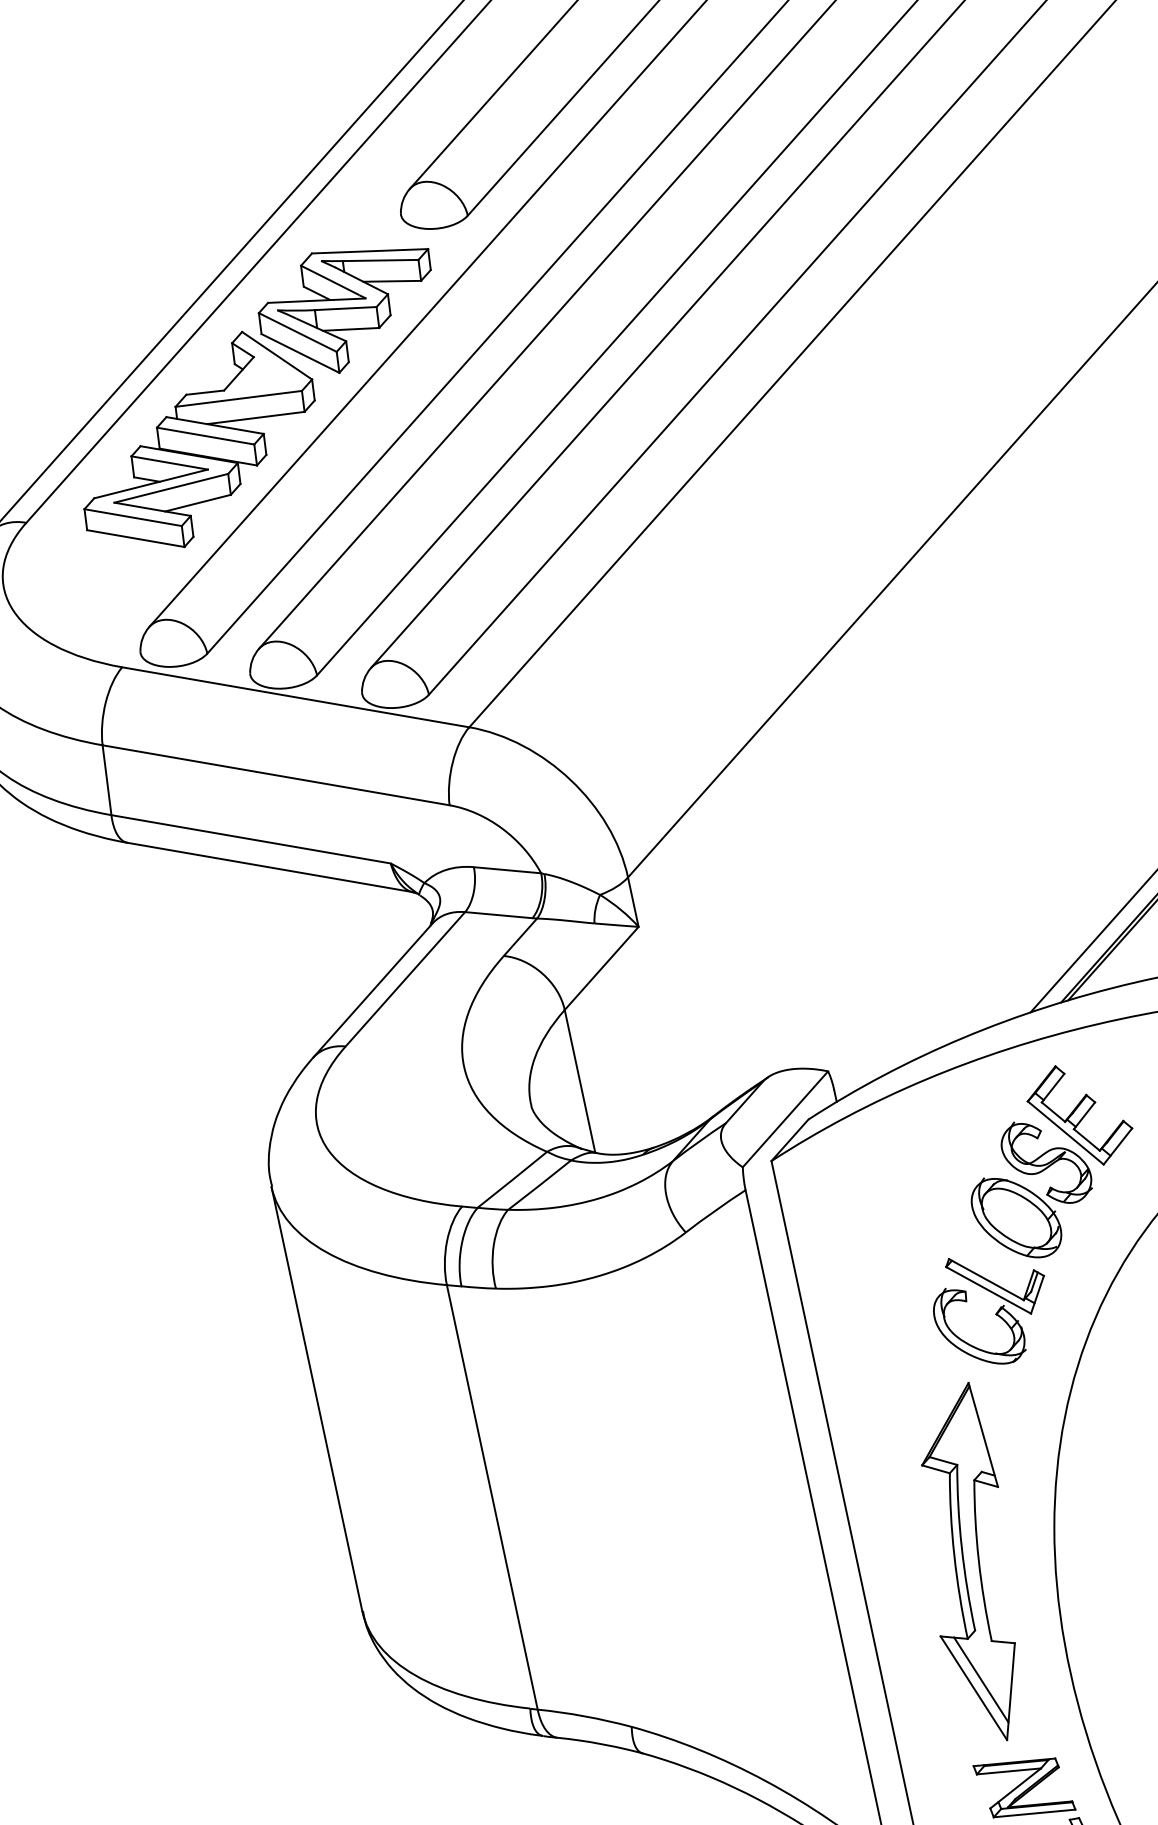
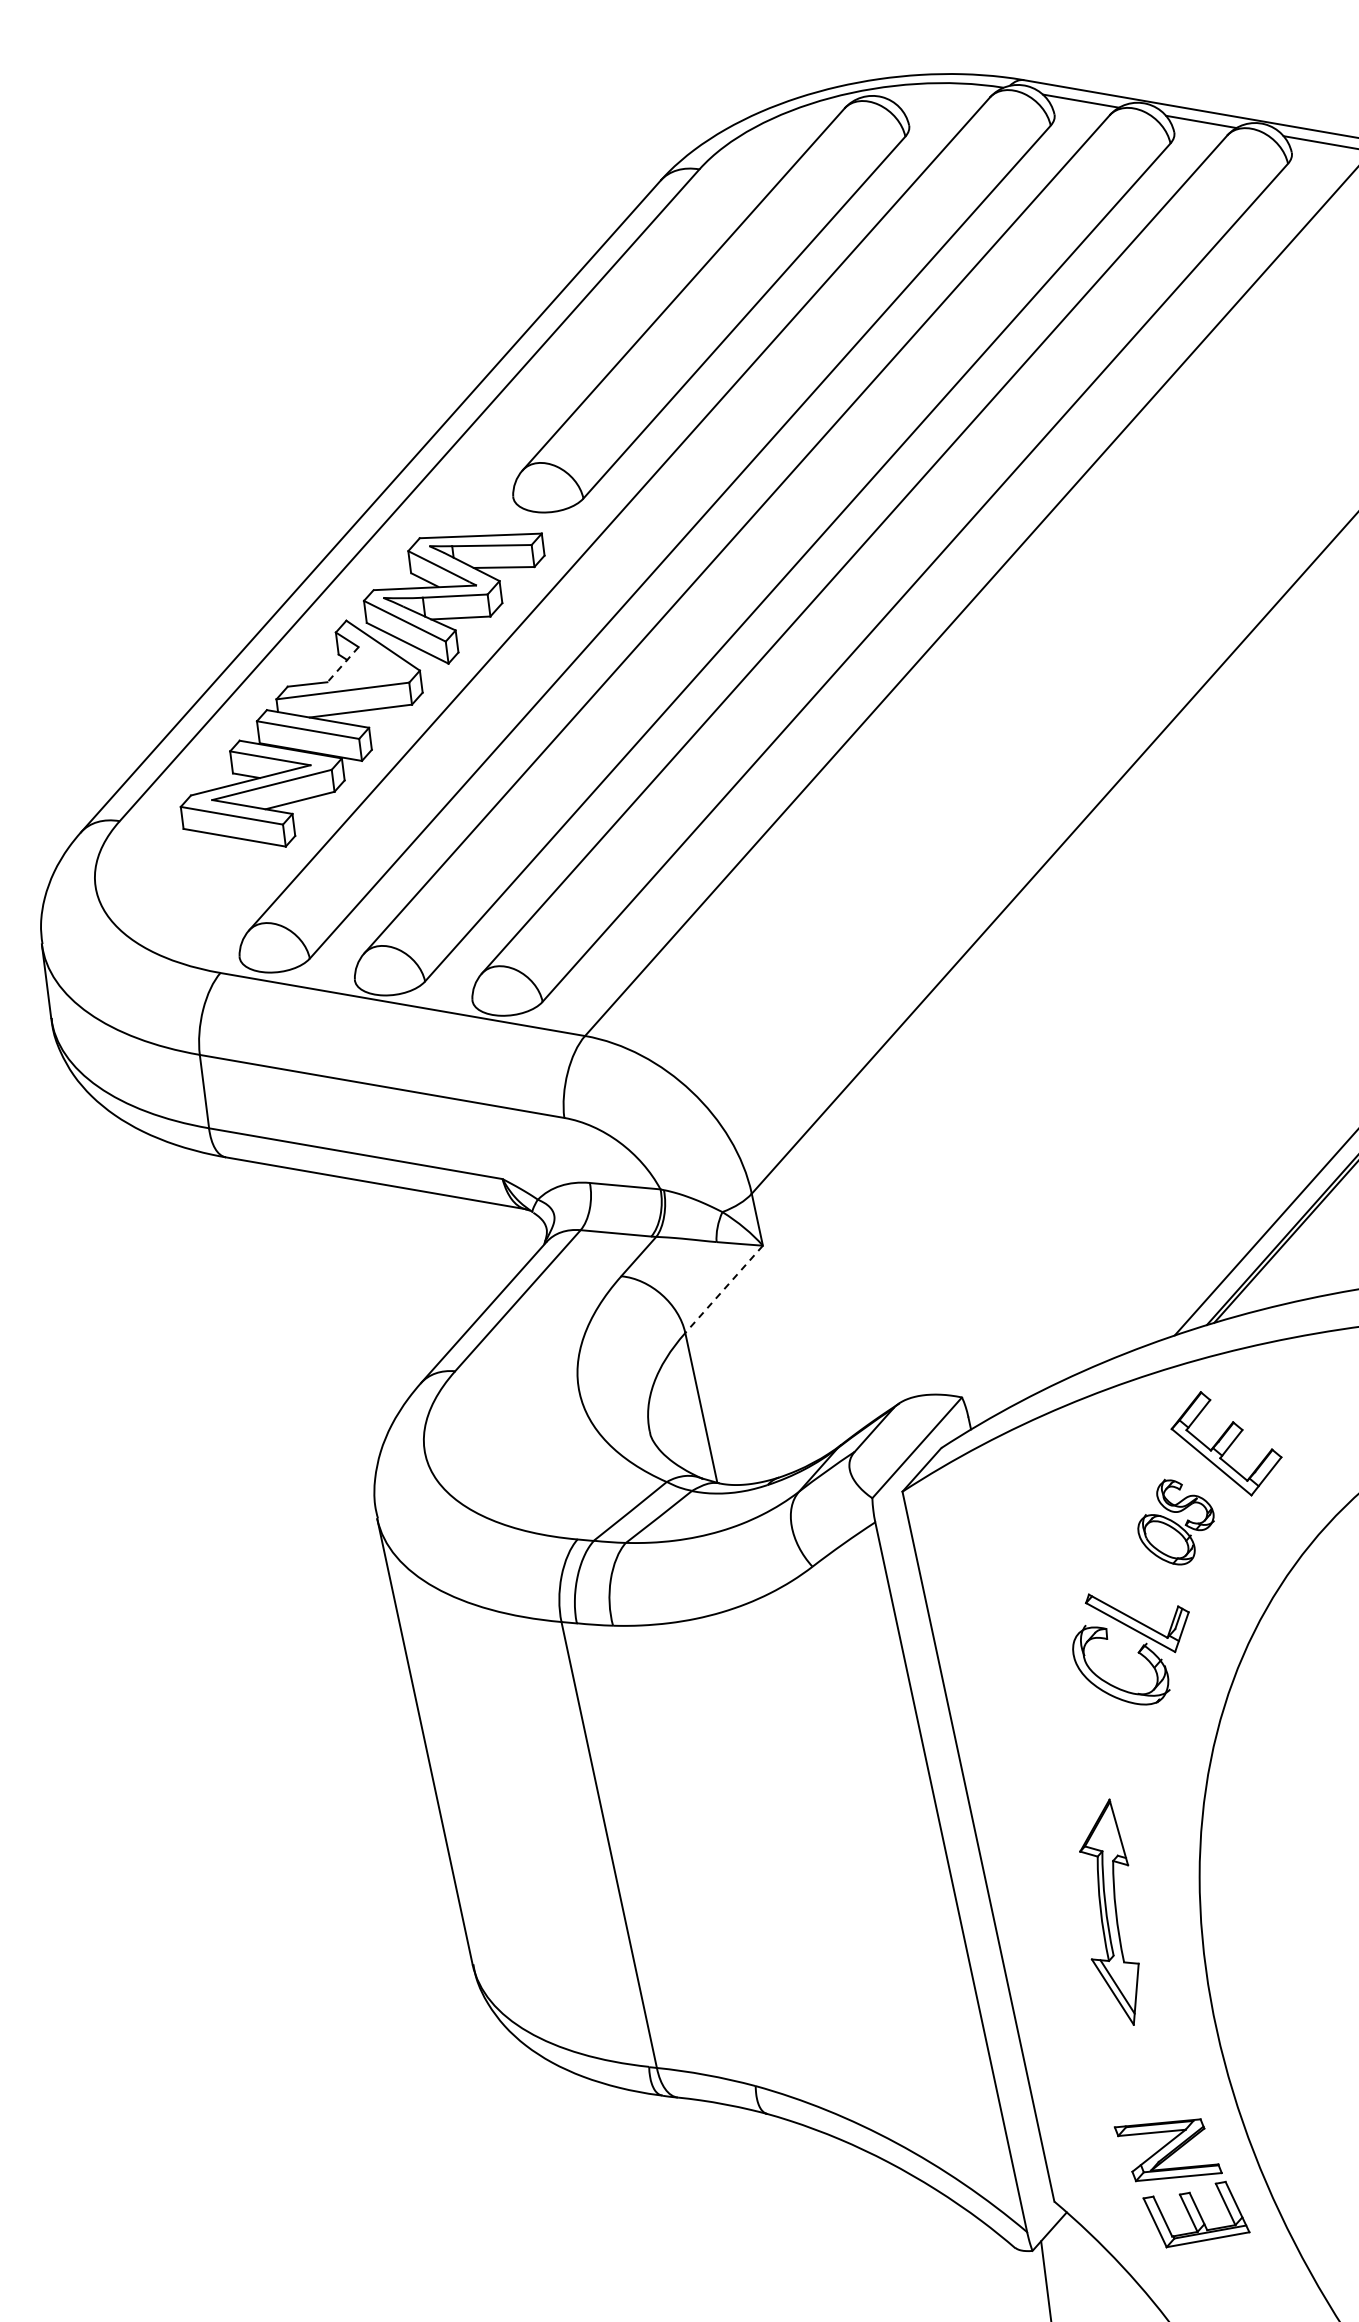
line: (239, 373) -> (343, 664), solid -> dashed
line: (601, 968) -> (723, 1289), solid -> dashed
part: (1032, 1189) -> (1176, 1521), size x0.6
part: (968, 1560) -> (1109, 1911), size x0.6

